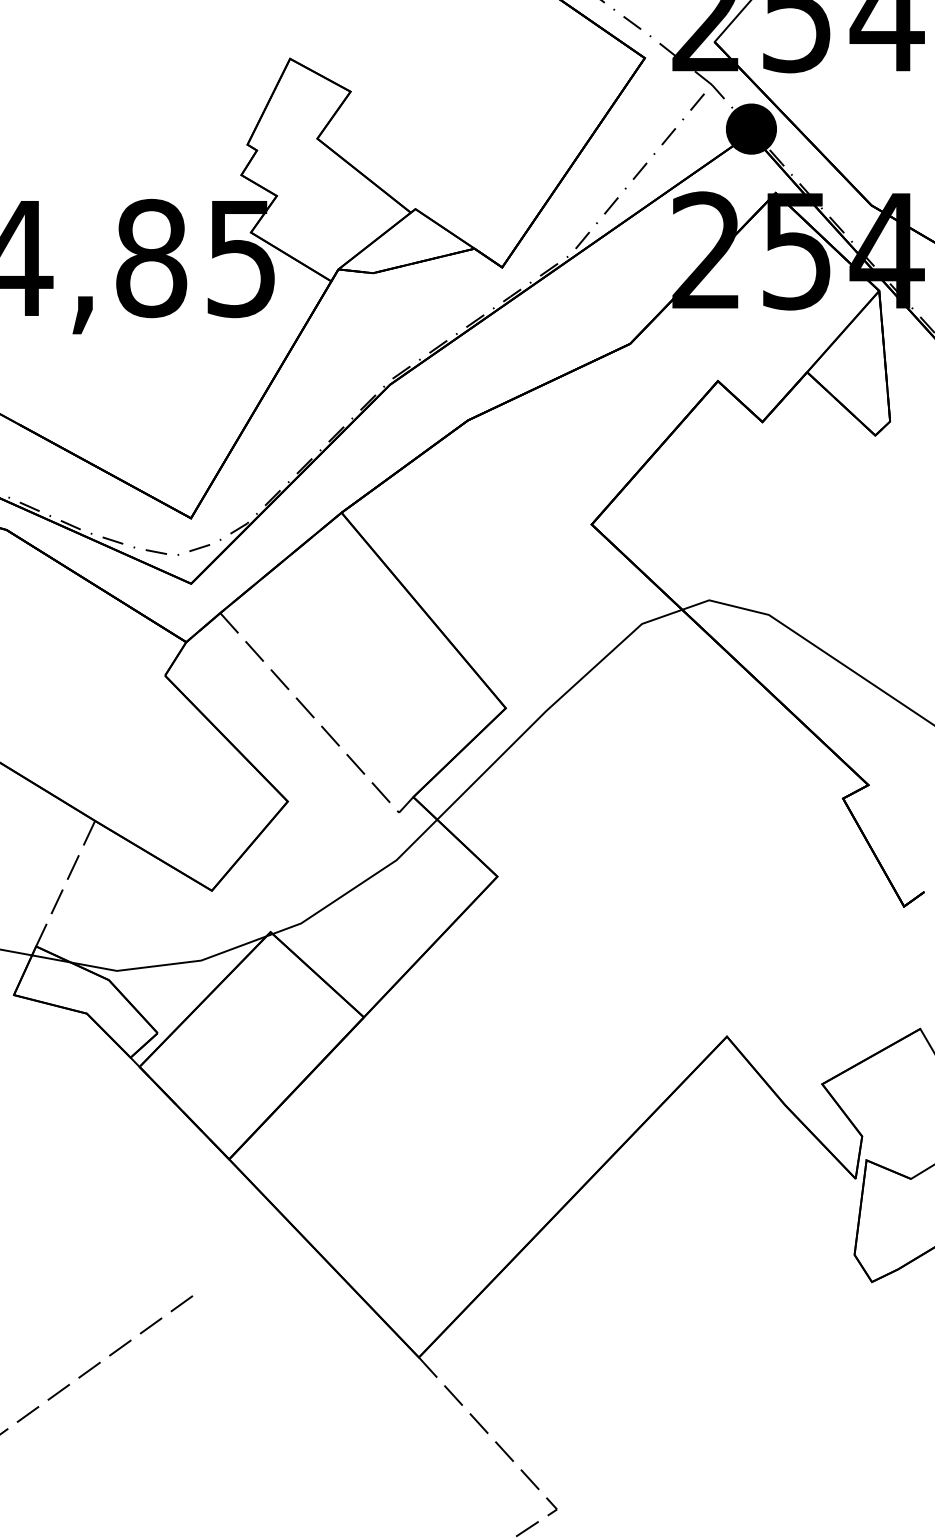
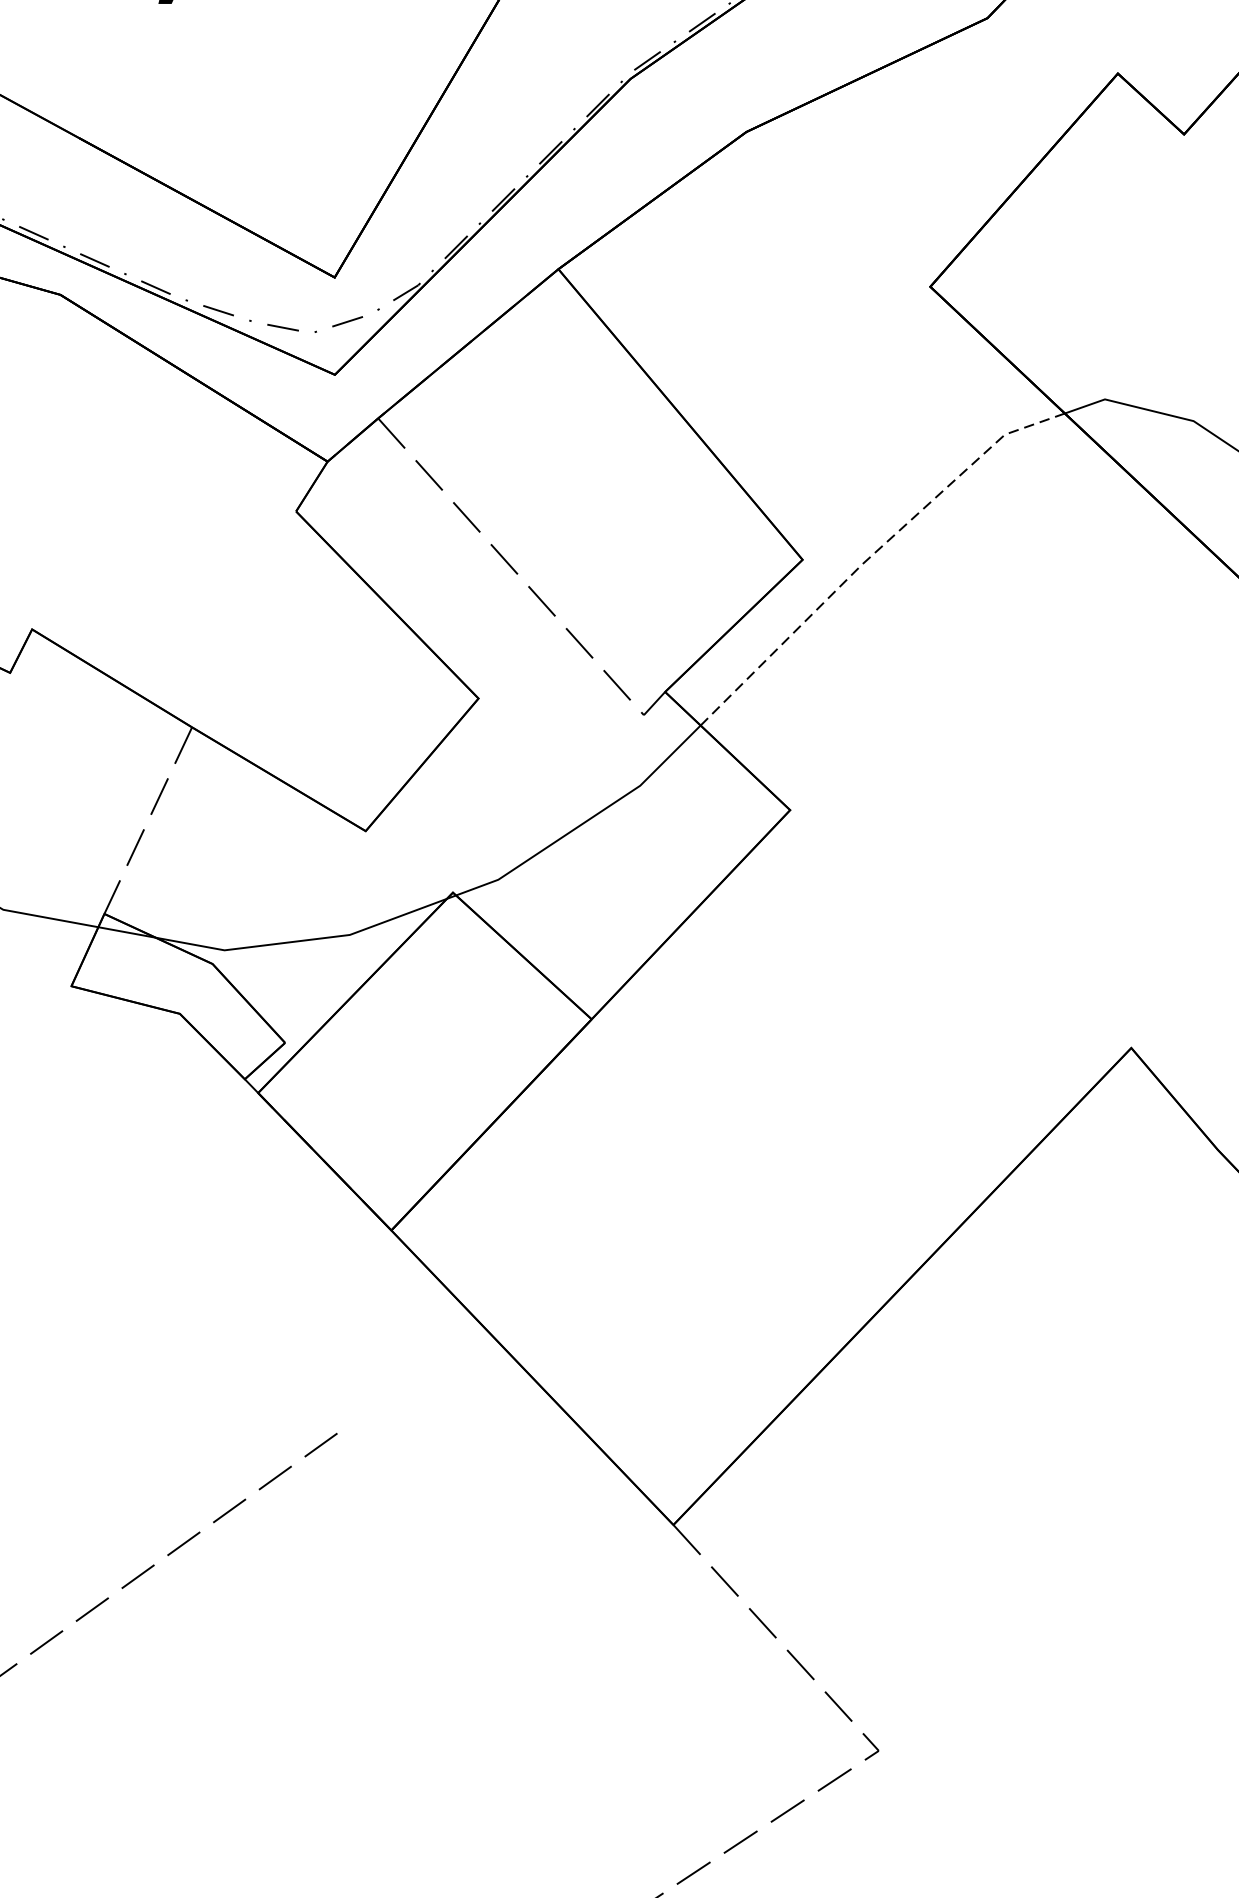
line: (552, 705) -> (871, 555), solid -> dashed

